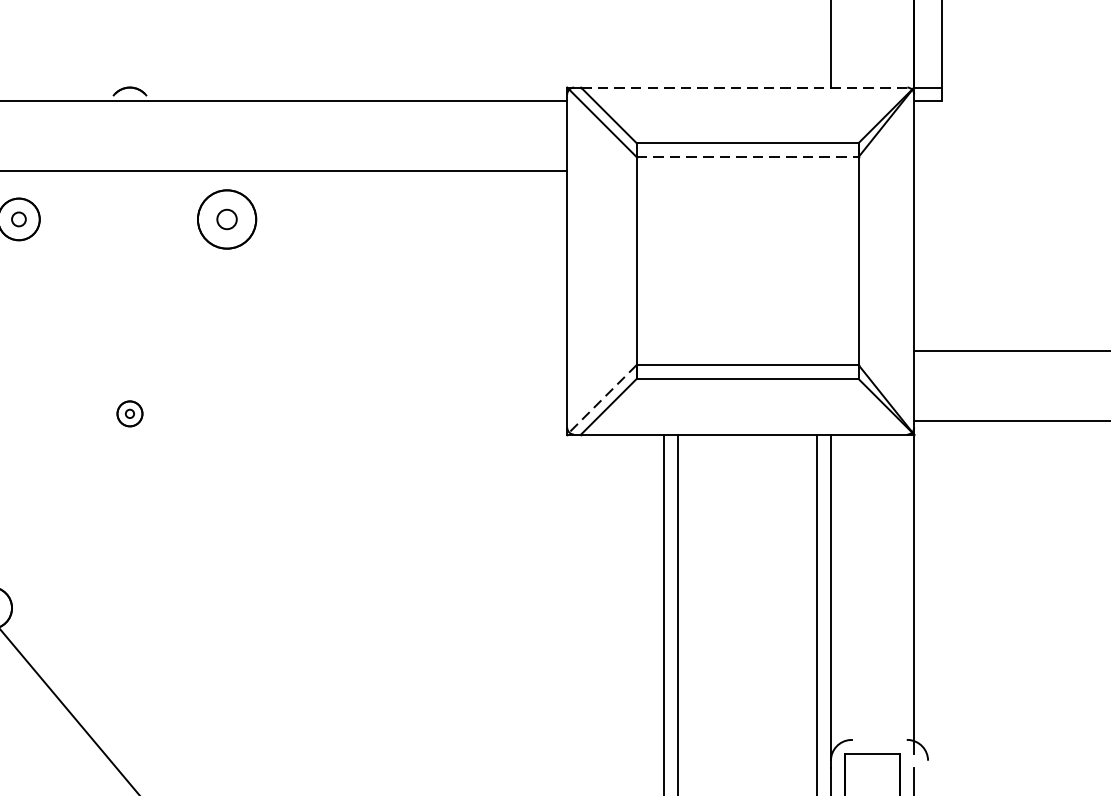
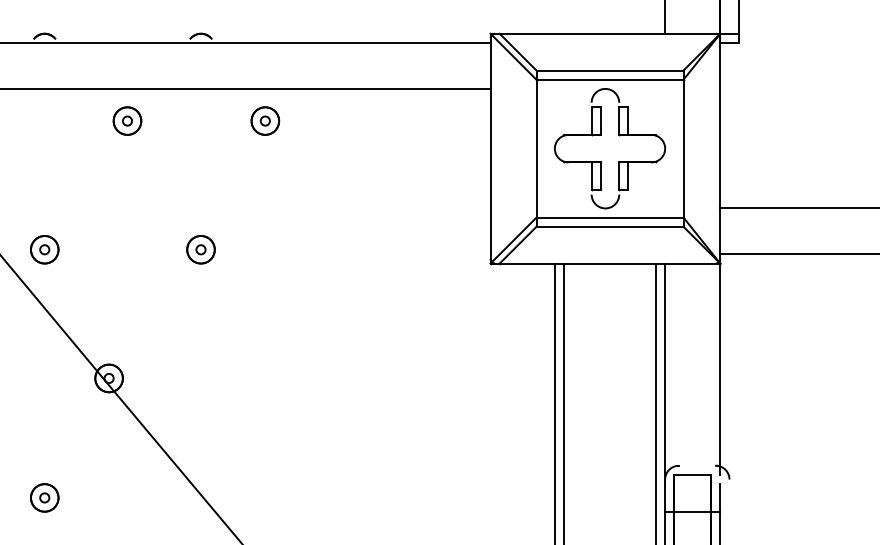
line: (748, 87) -> (610, 33), dashed -> solid
line: (748, 156) -> (610, 79), dashed -> solid
part: (227, 218) -> (265, 120), size x0.71
part: (761, 242) -> (619, 136), added
line: (601, 399) -> (513, 240), dashed -> solid
part: (129, 413) -> (200, 249), size x1.67

